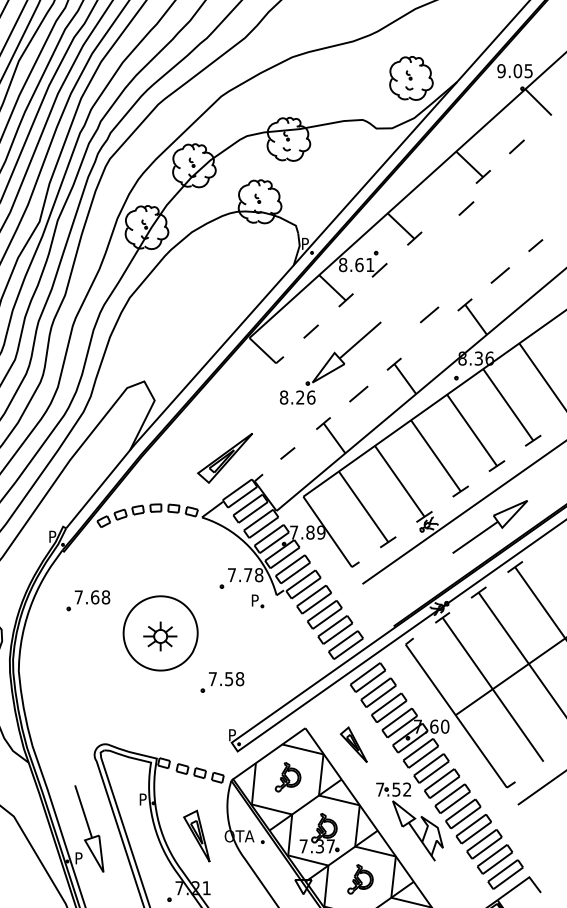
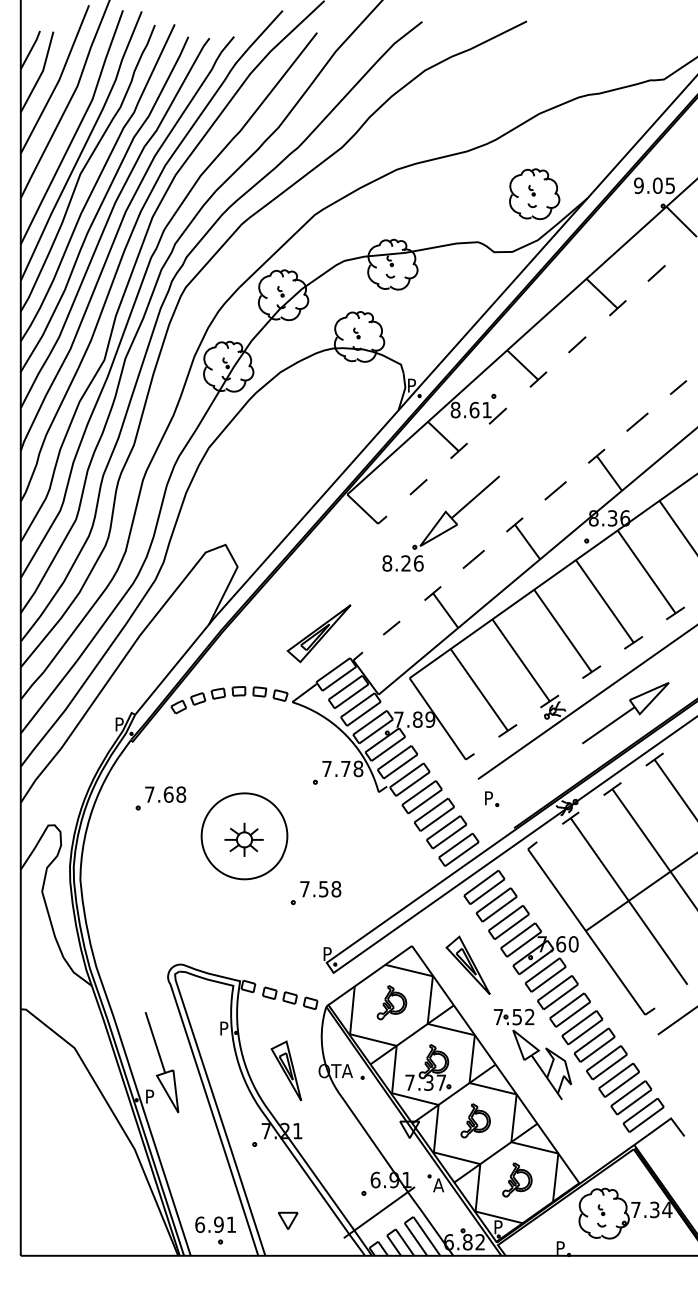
line: (466, 208) -> (577, 344), moved
line: (429, 314) -> (555, 490), moved
part: (258, 601) -> (492, 799), moved
part: (353, 744) -> (467, 964), size x1.43

